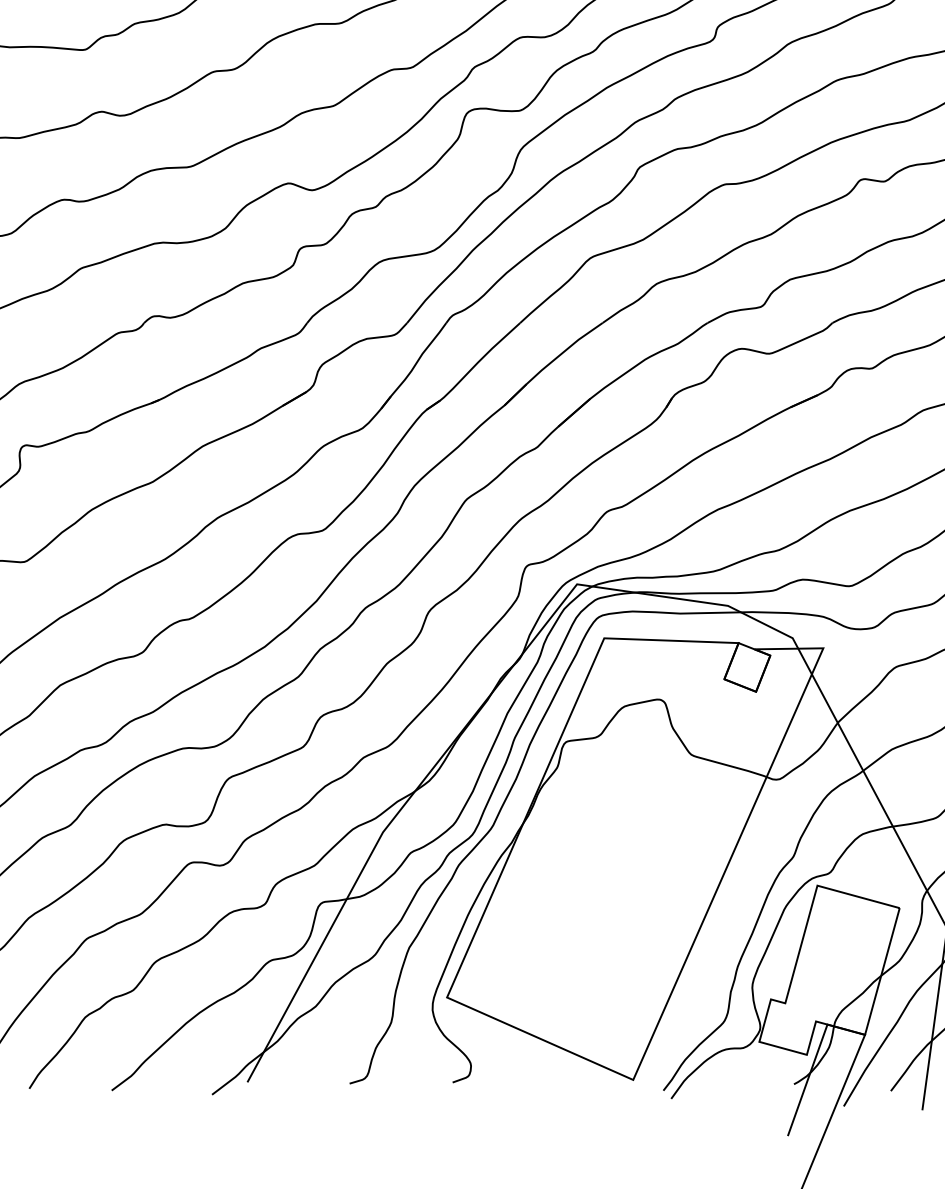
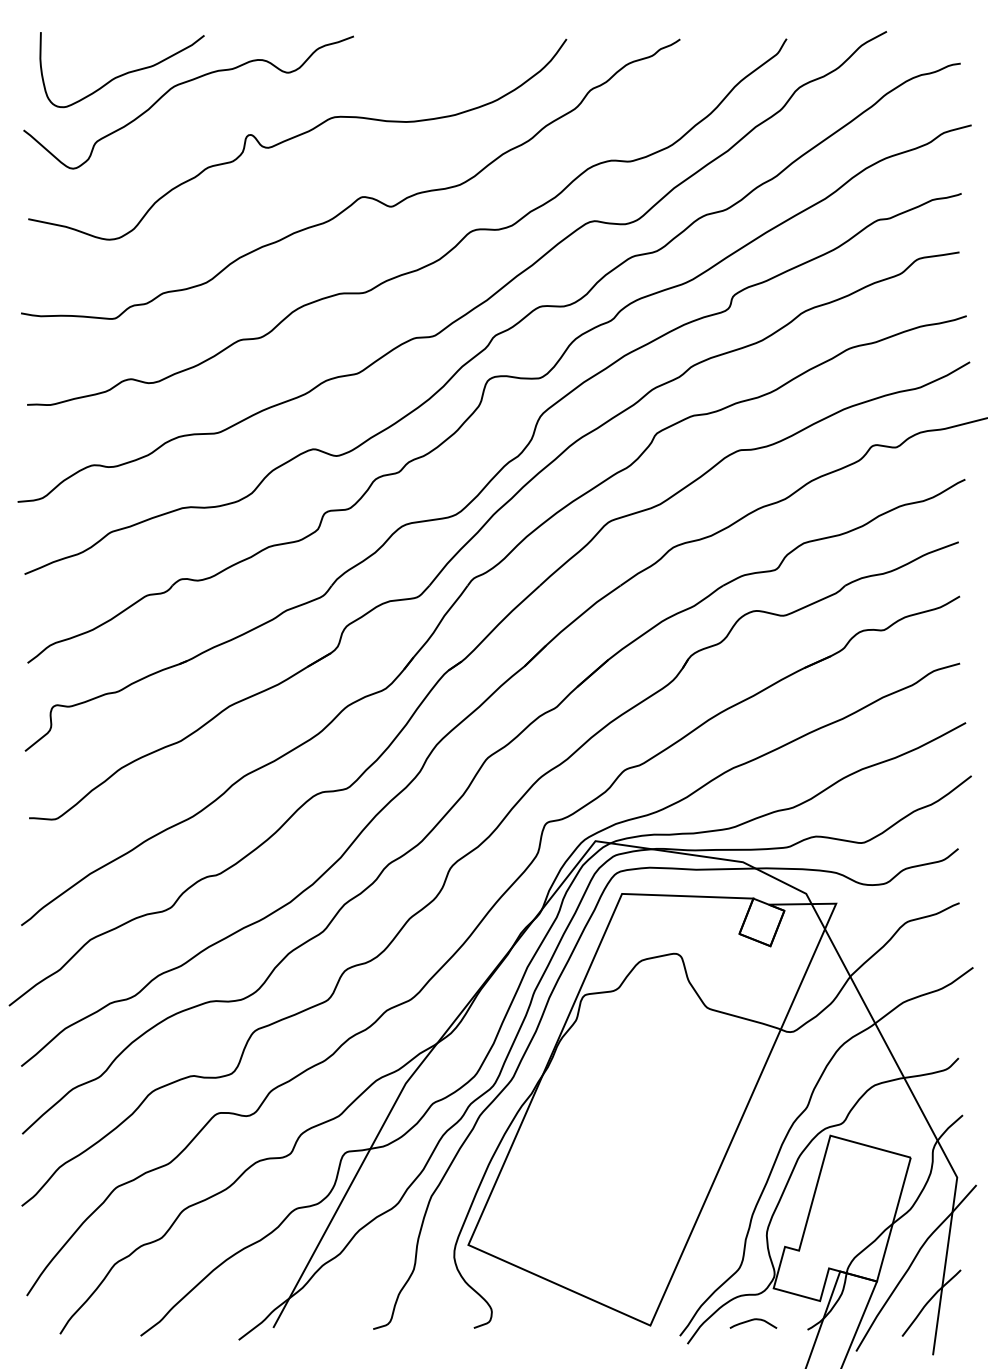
curve: (738, 1074) -> (753, 1320), added

